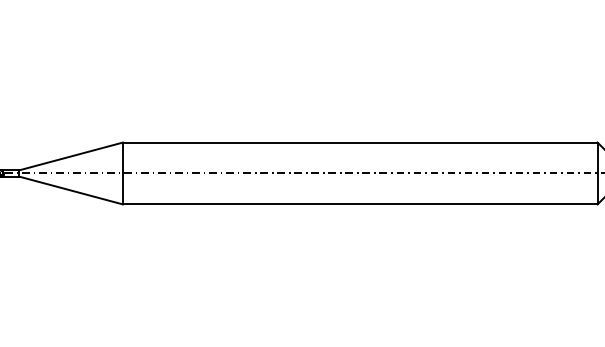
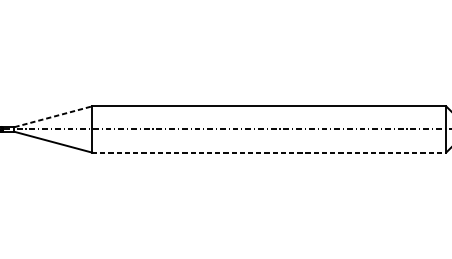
line: (71, 156) -> (53, 116), solid -> dashed
line: (360, 204) -> (269, 152), solid -> dashed

